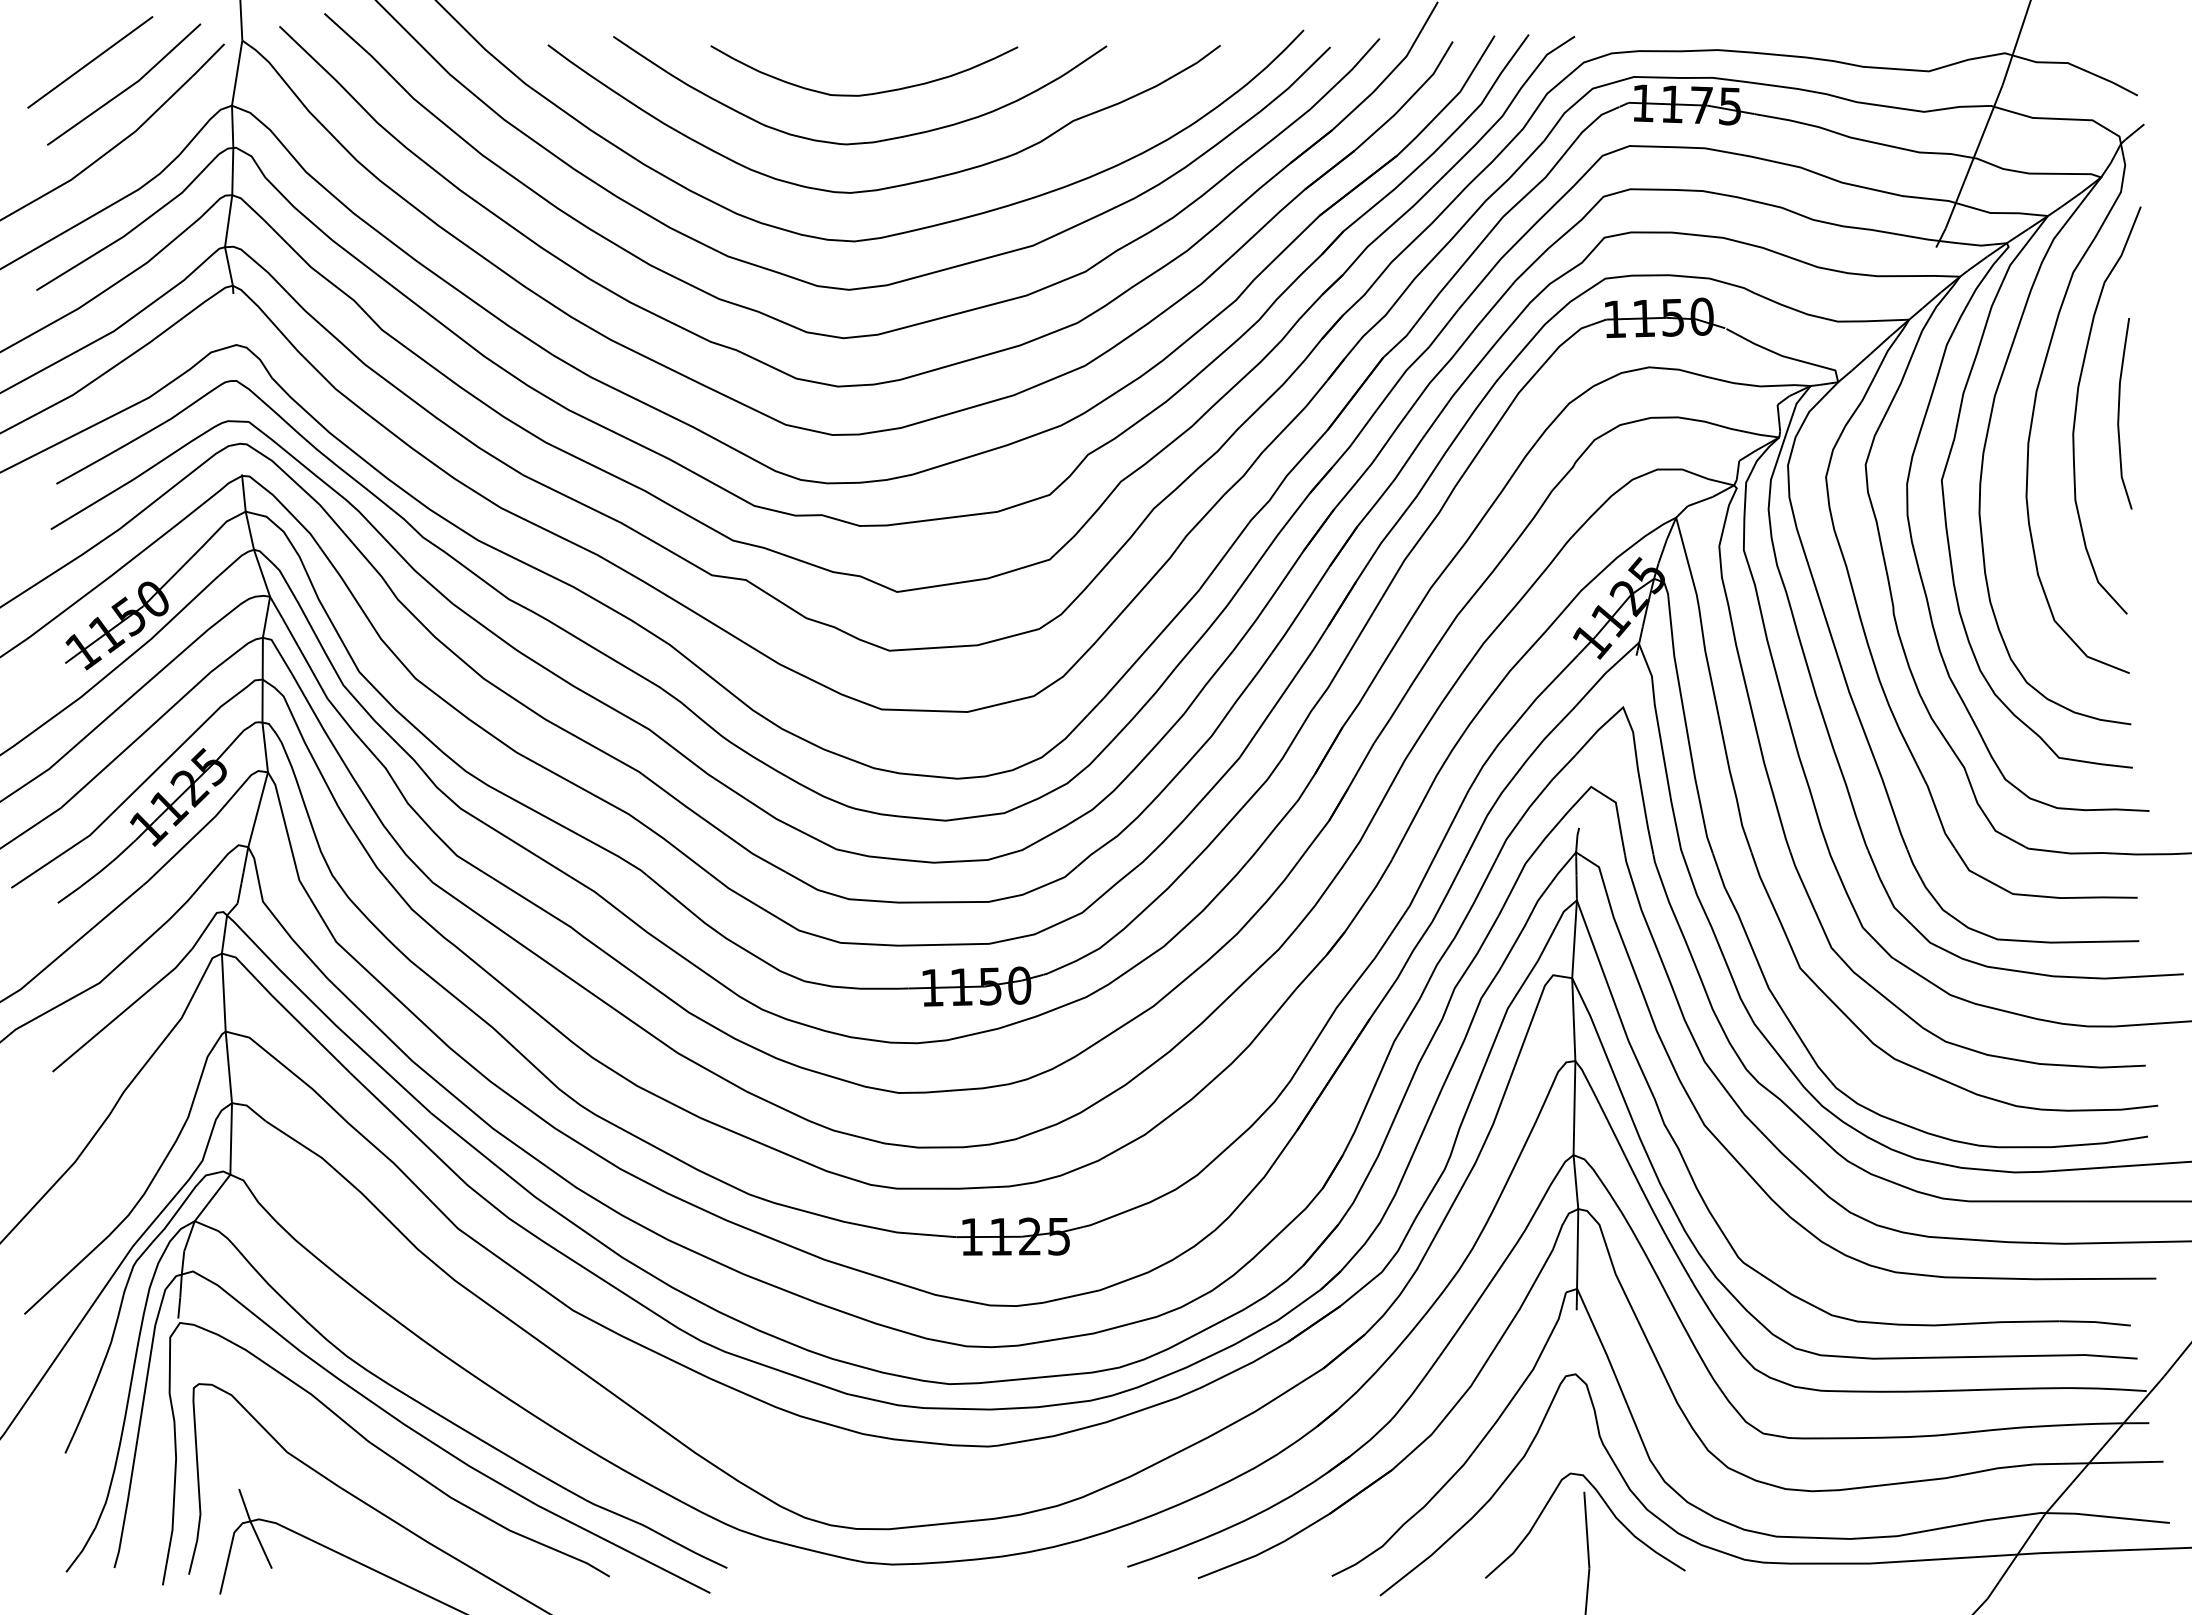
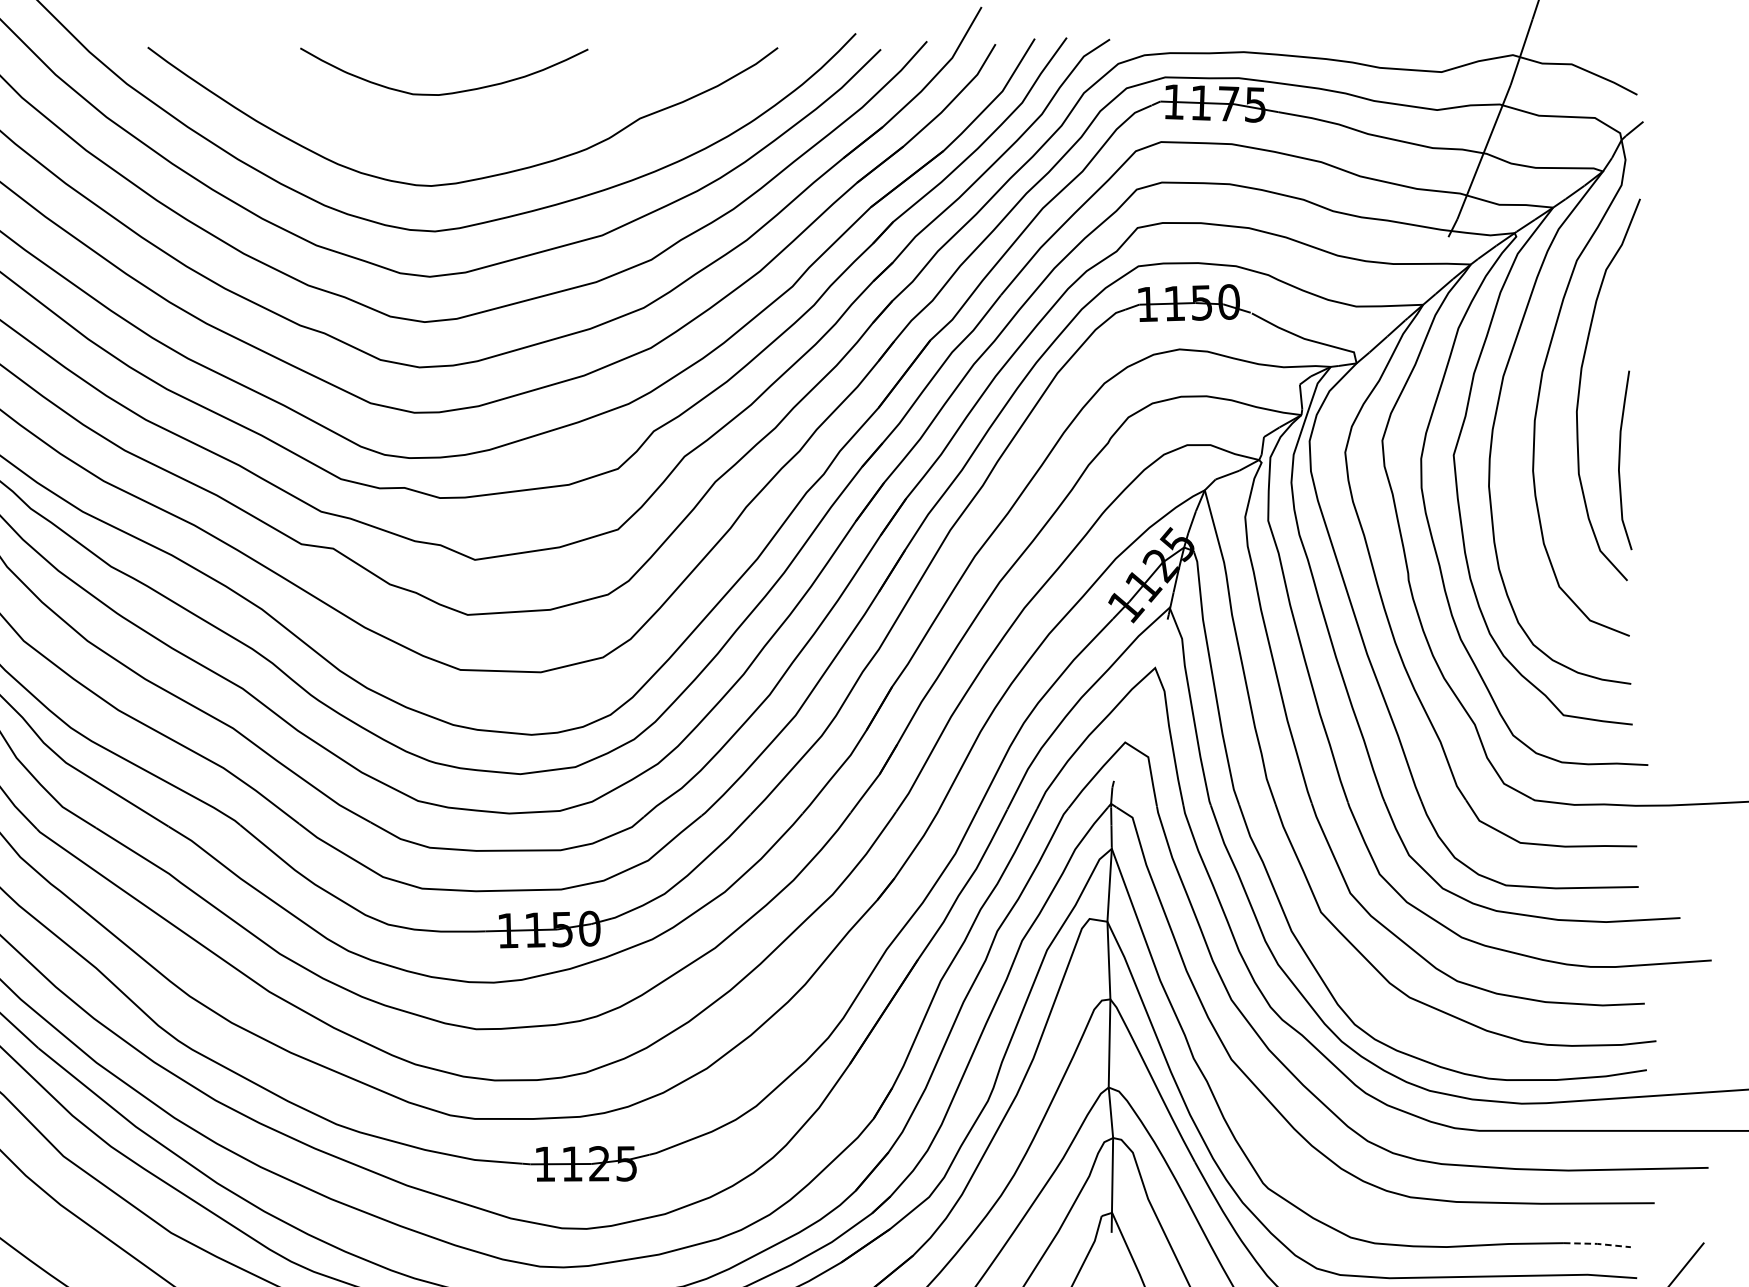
curve: (868, 141) -> (448, 137), removed
curve: (2119, 413) -> (1620, 460), moved
line: (2095, 1322) -> (1597, 1244), solid -> dashed

